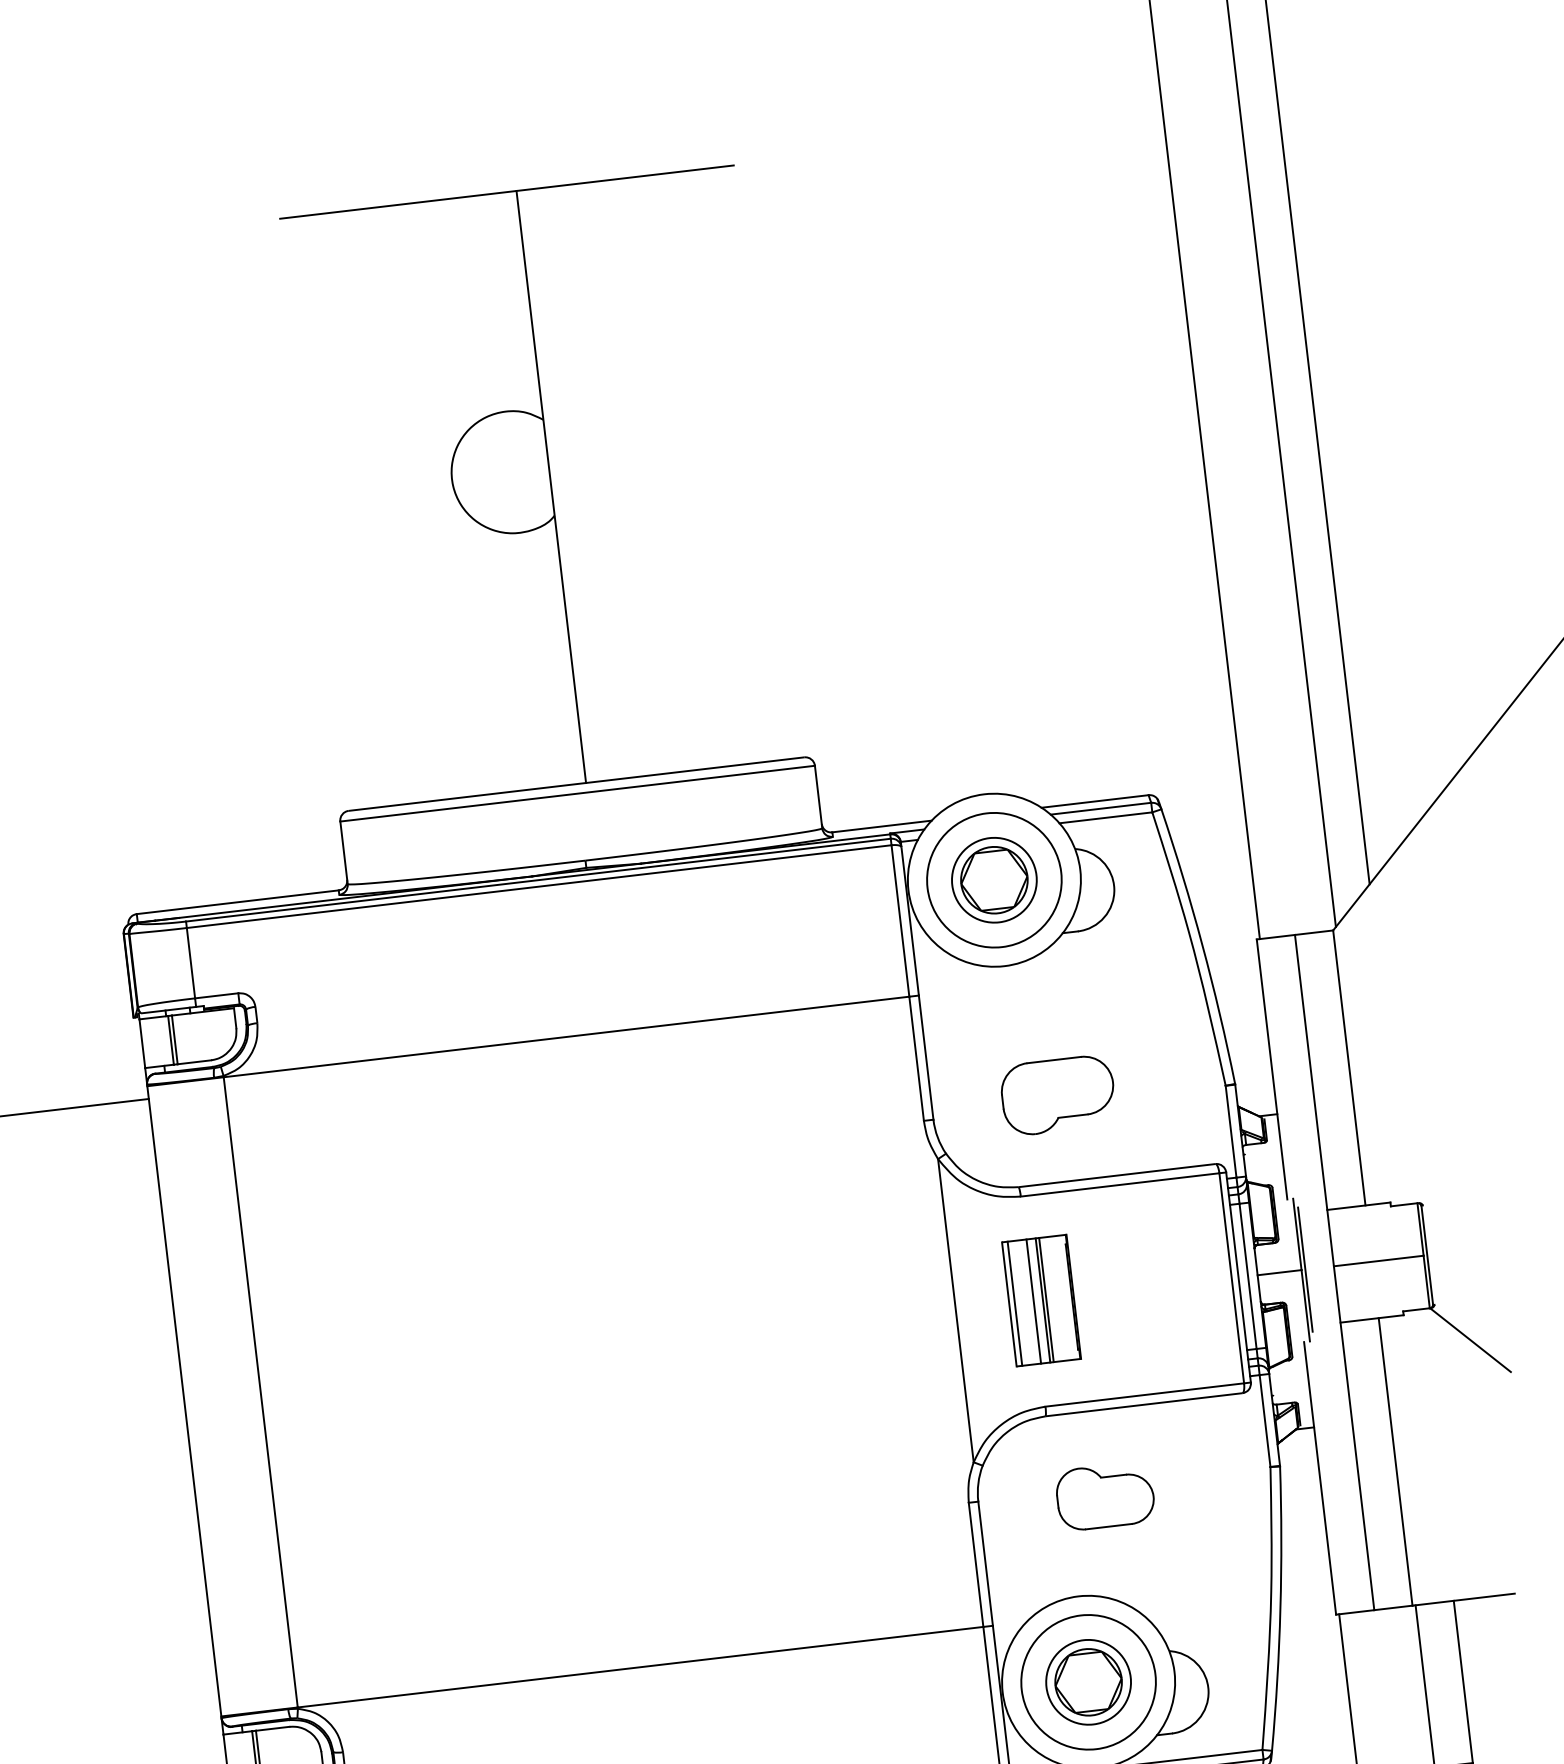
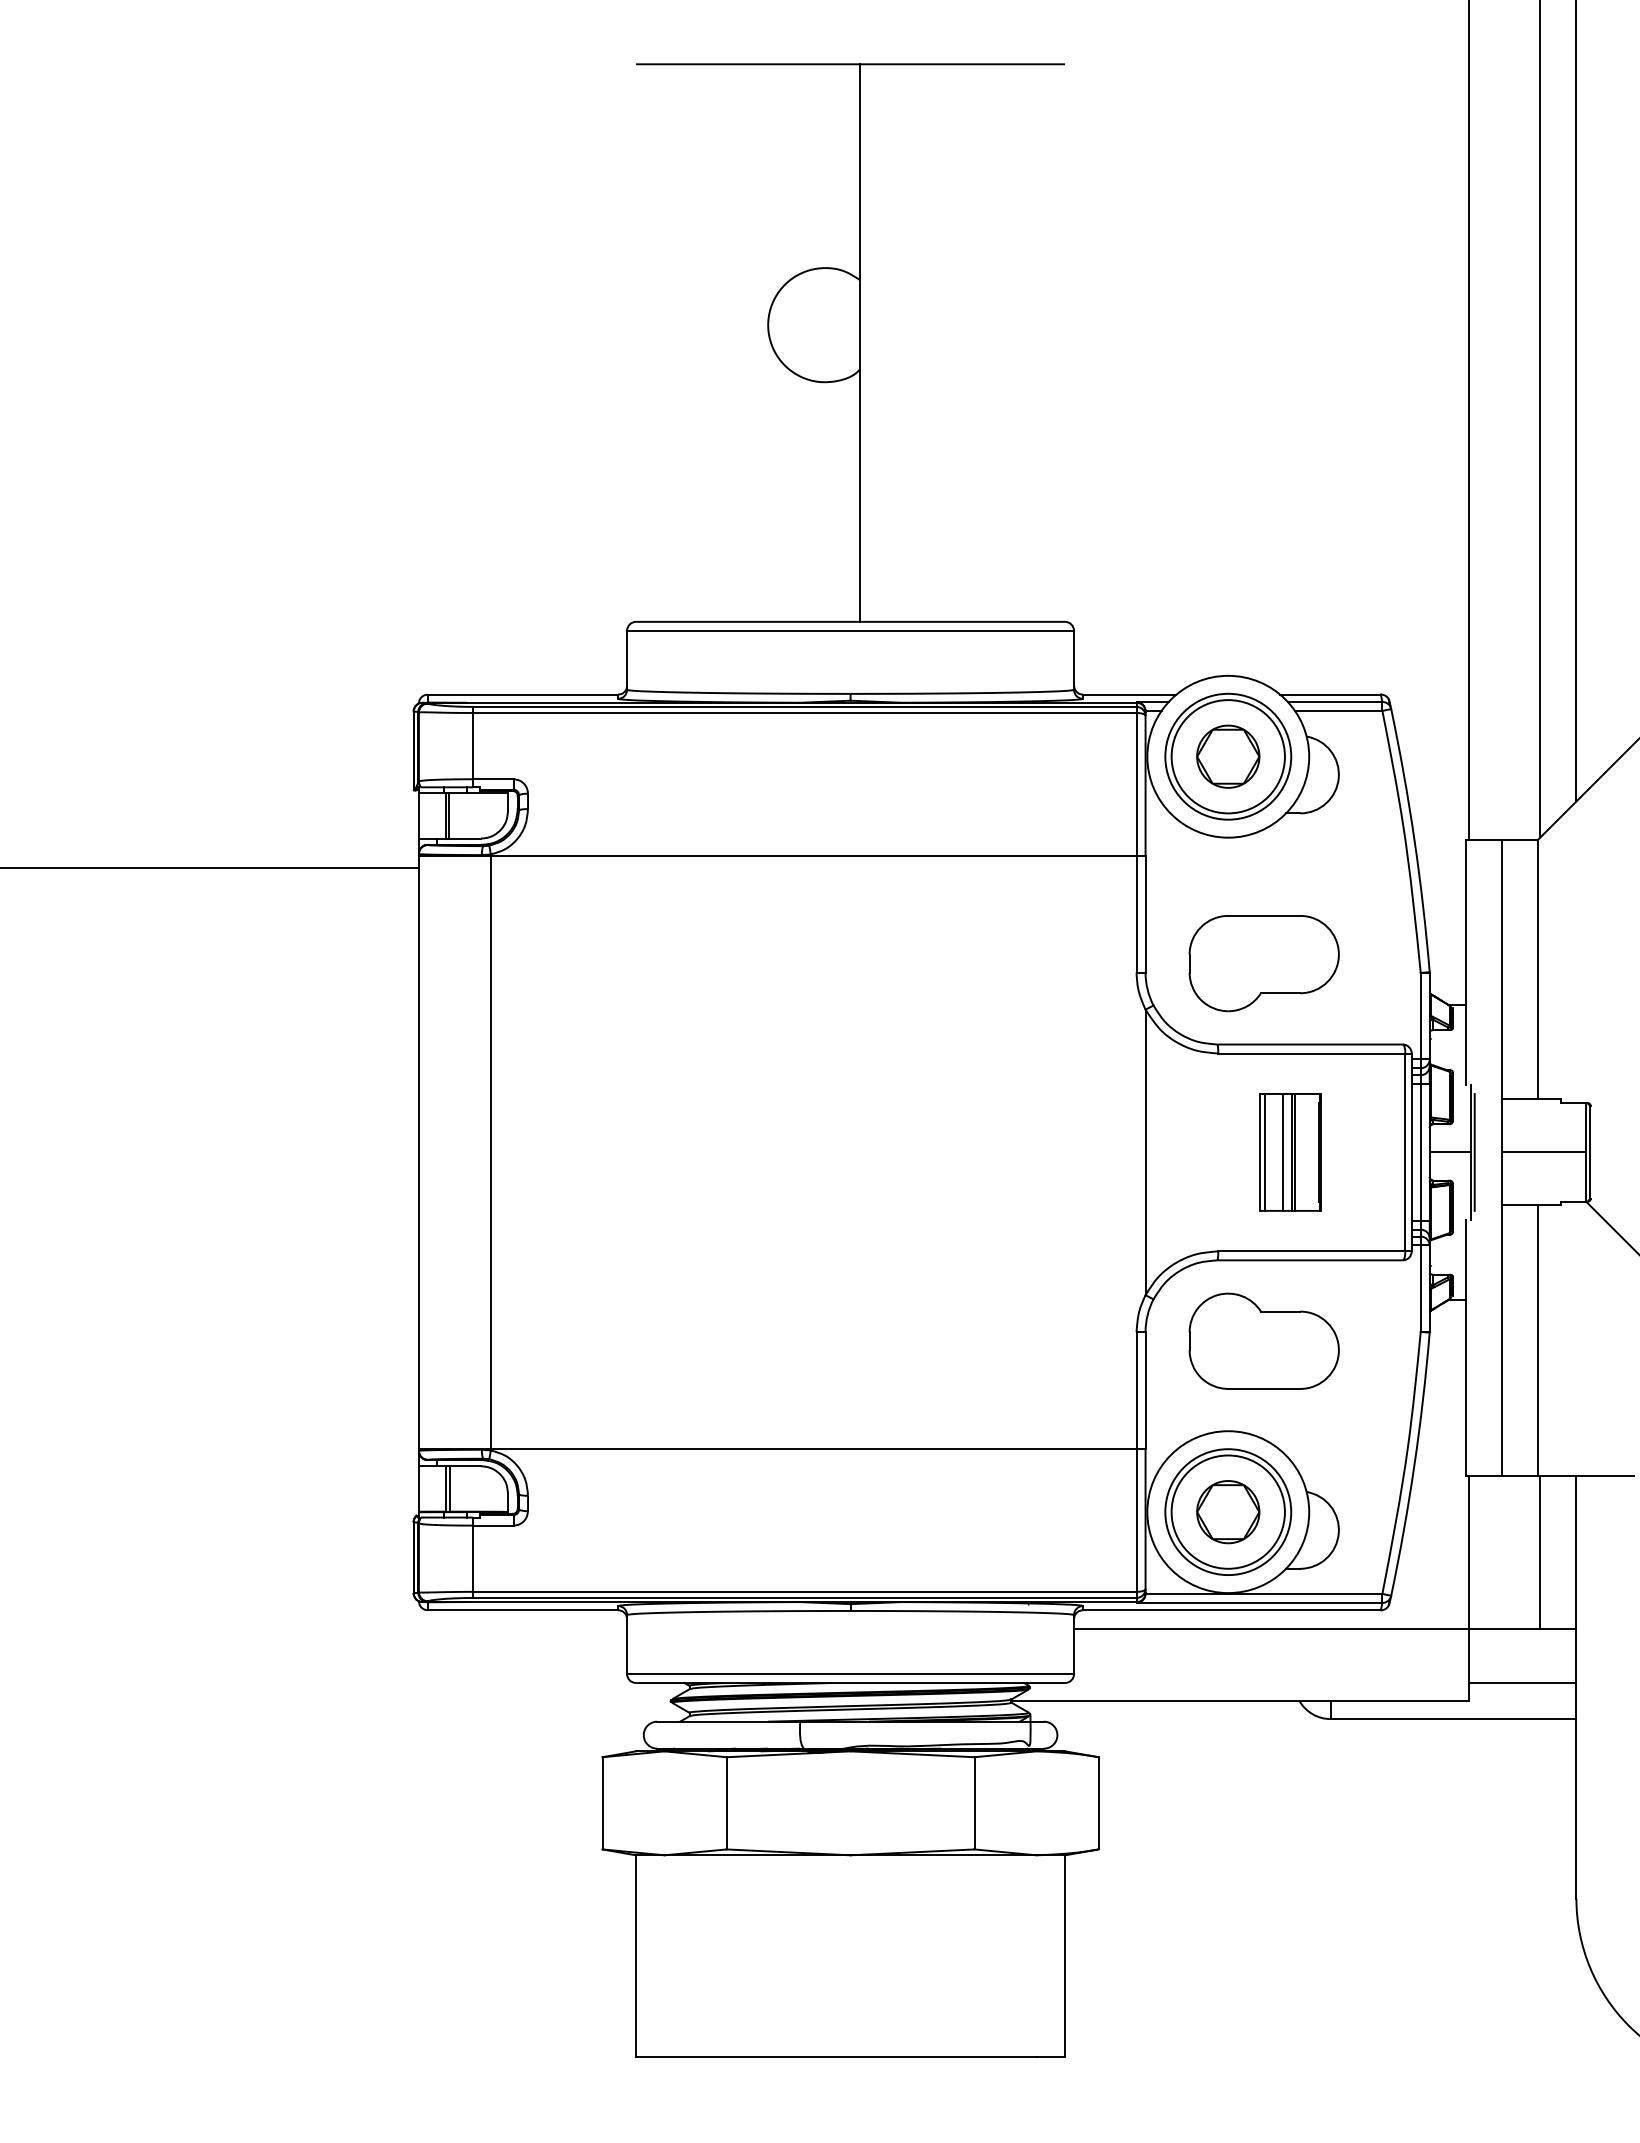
circle: (993, 880) -> (1227, 756), size x1.43
part: (1057, 1095) -> (1263, 963), size x1.43
part: (1041, 1300) -> (1290, 1152), moved
part: (1104, 1495) -> (1263, 1340), size x1.67
circle: (1087, 1681) -> (1227, 1511), size x1.43

